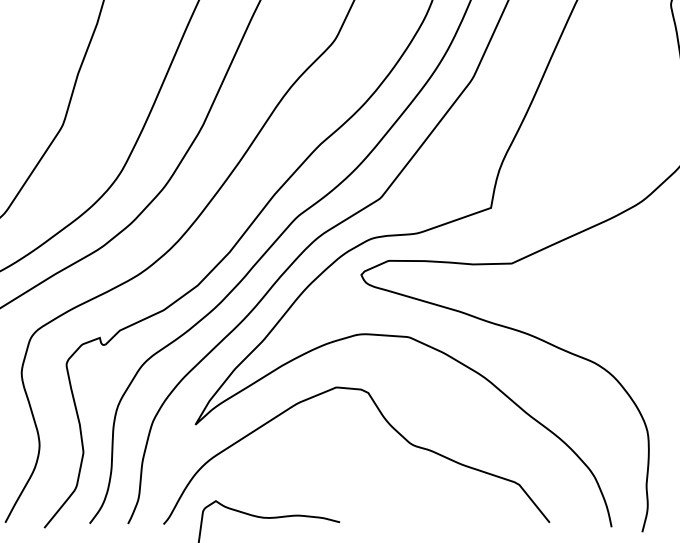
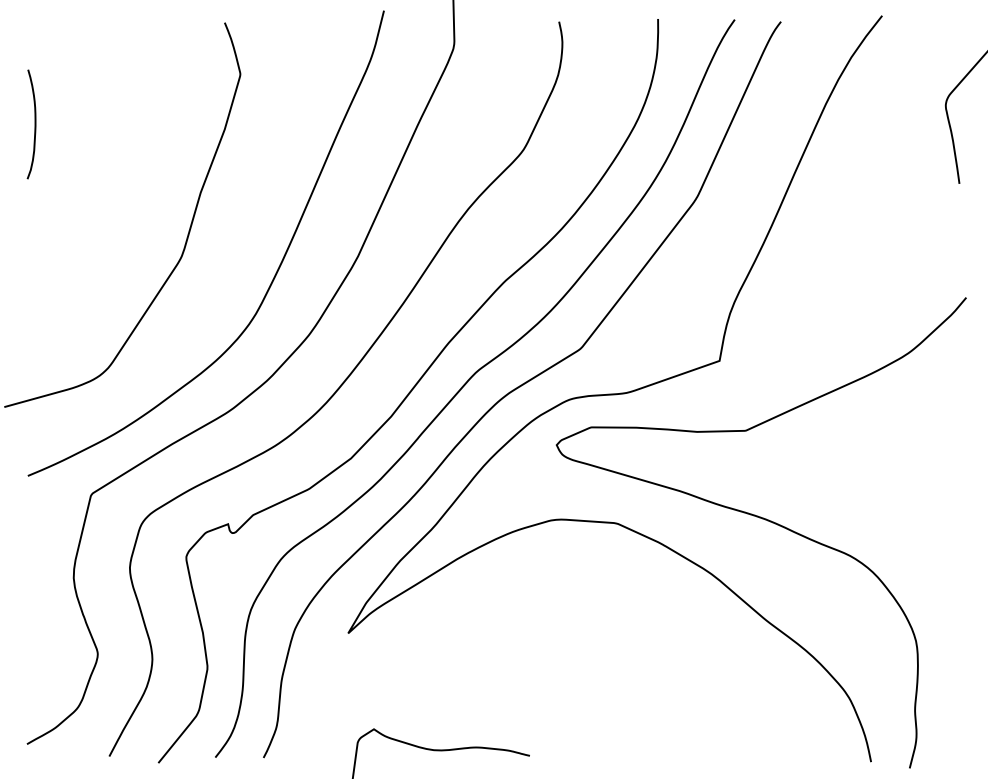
curve: (387, 423) -> (589, 631), removed

